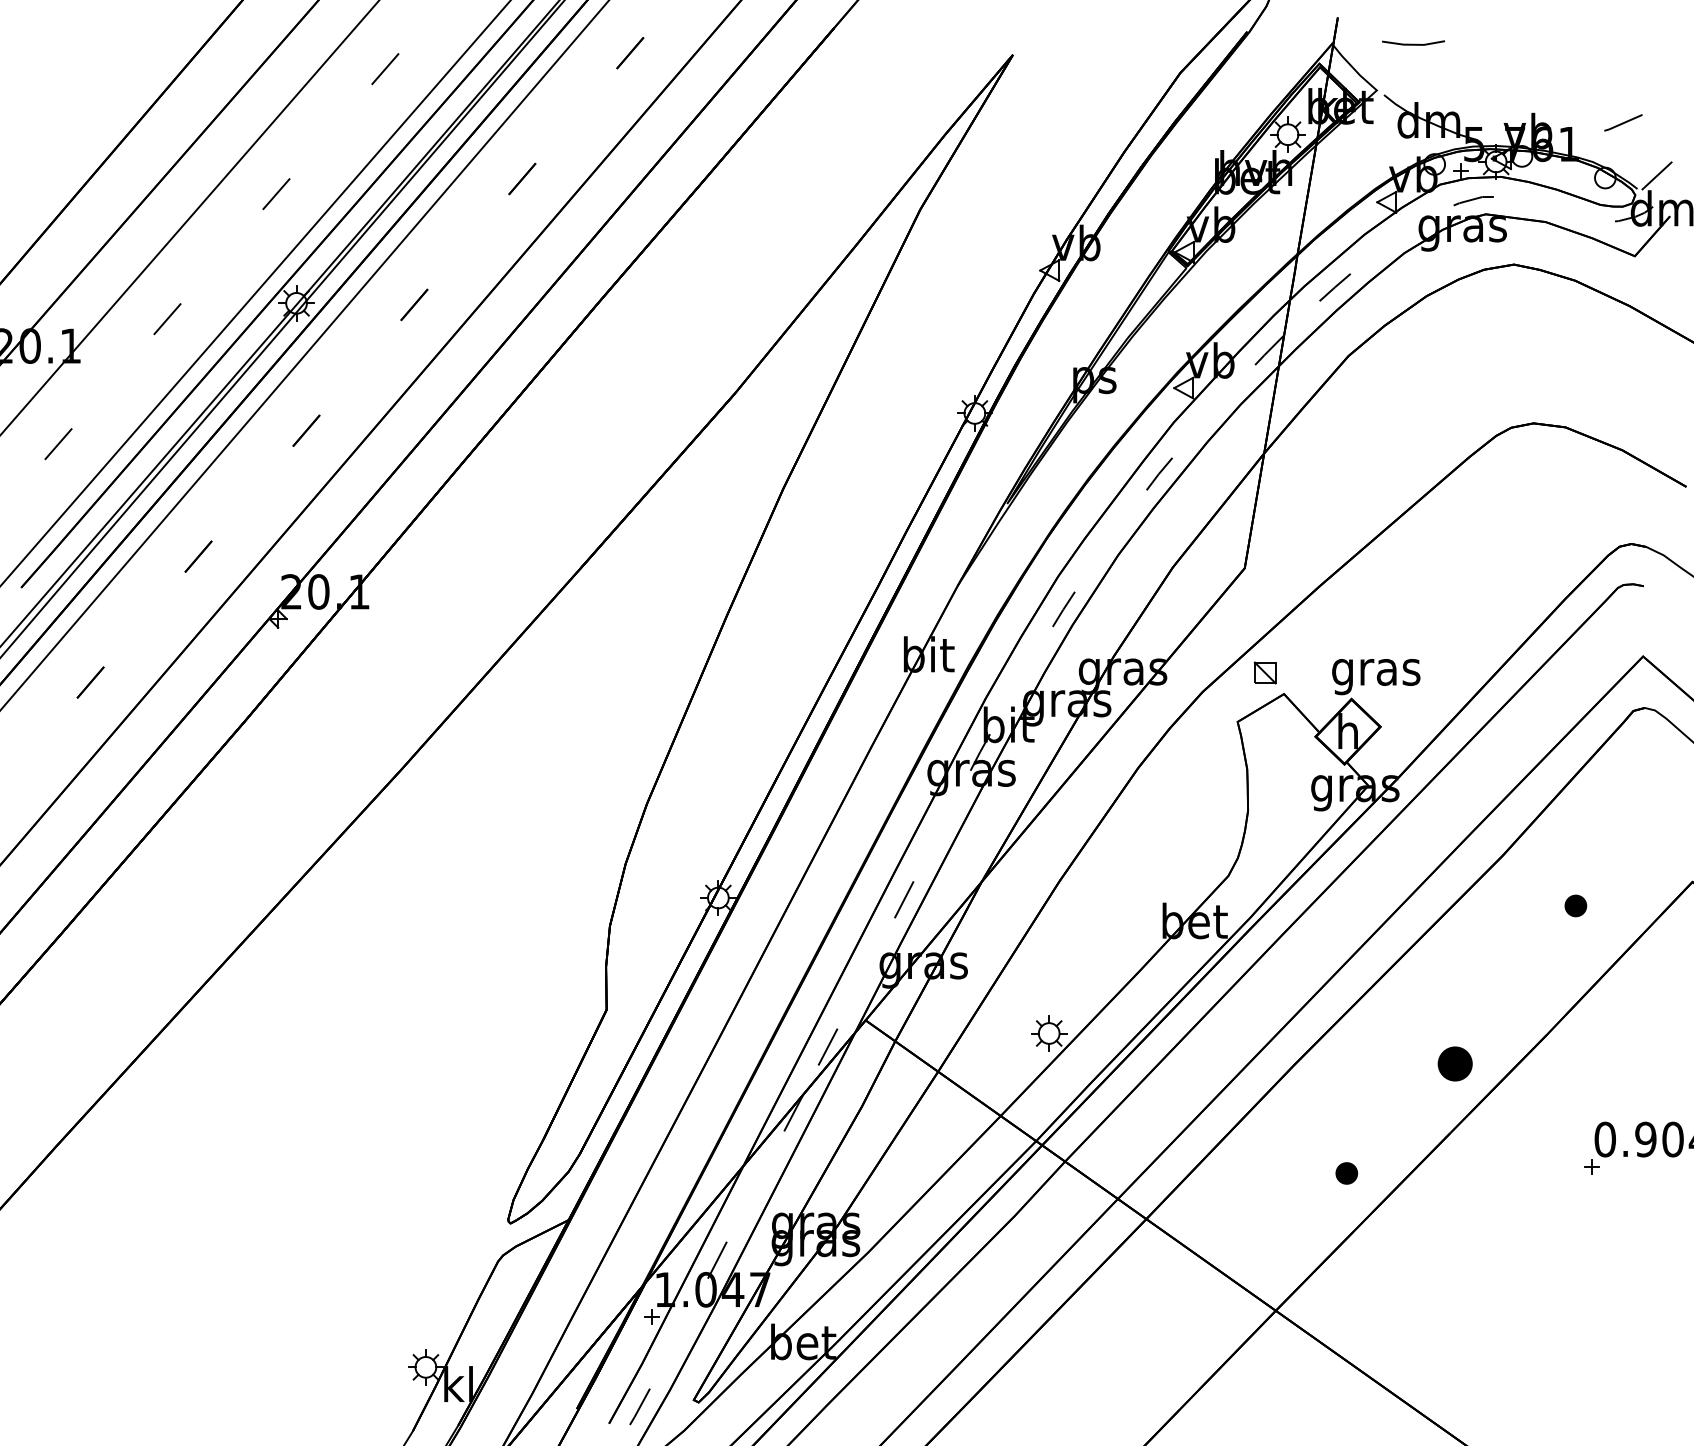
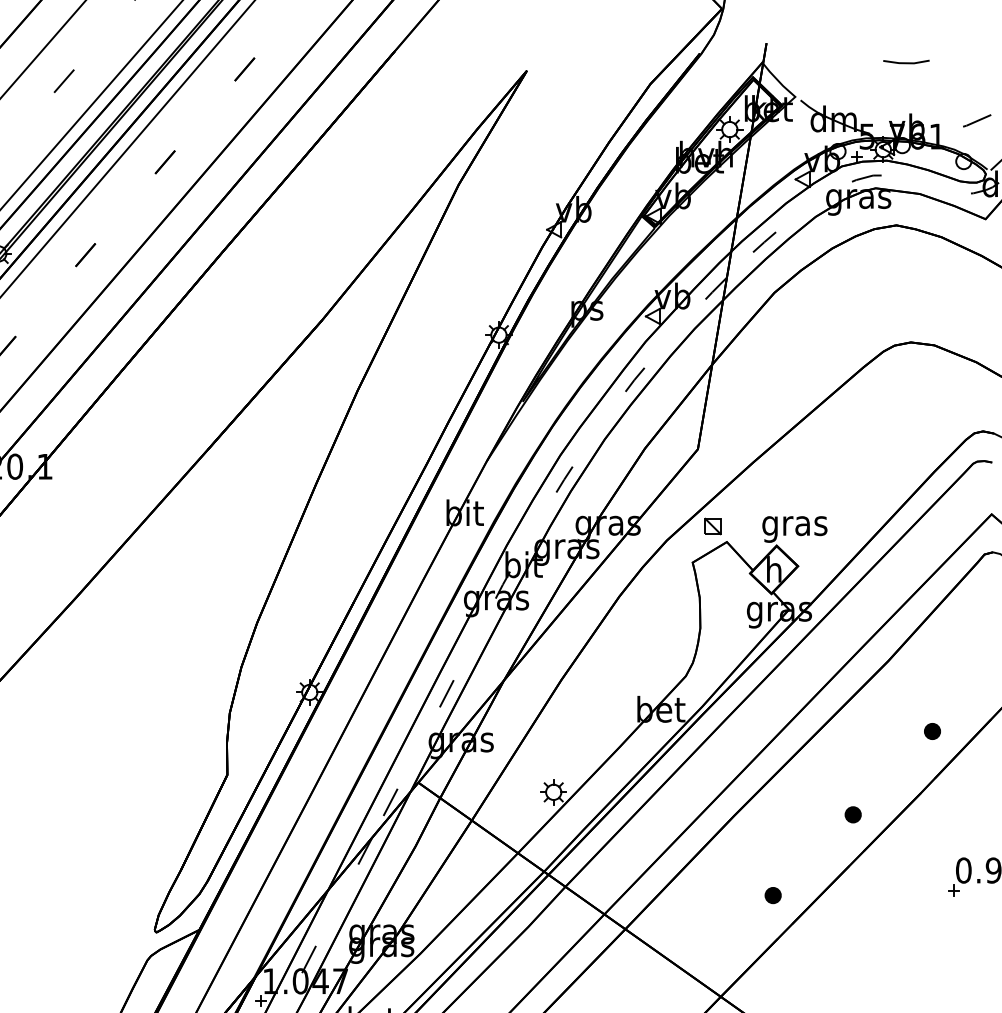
line: (1413, 43) -> (906, 62), moved
part: (1575, 905) -> (932, 731), moved
part: (1455, 1063) -> (853, 814), size x0.62

